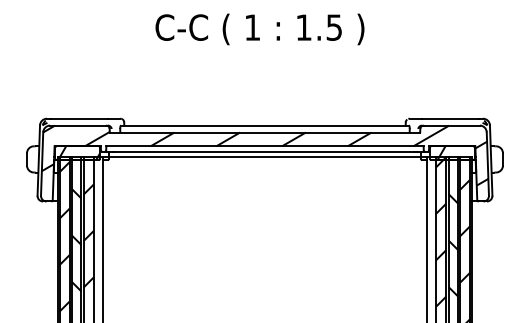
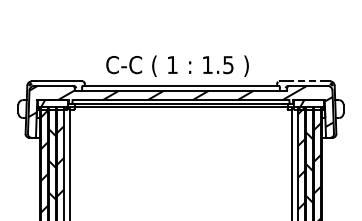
text: (259, 28) -> (177, 65), moved
line: (450, 119) -> (307, 81), solid -> dashed

